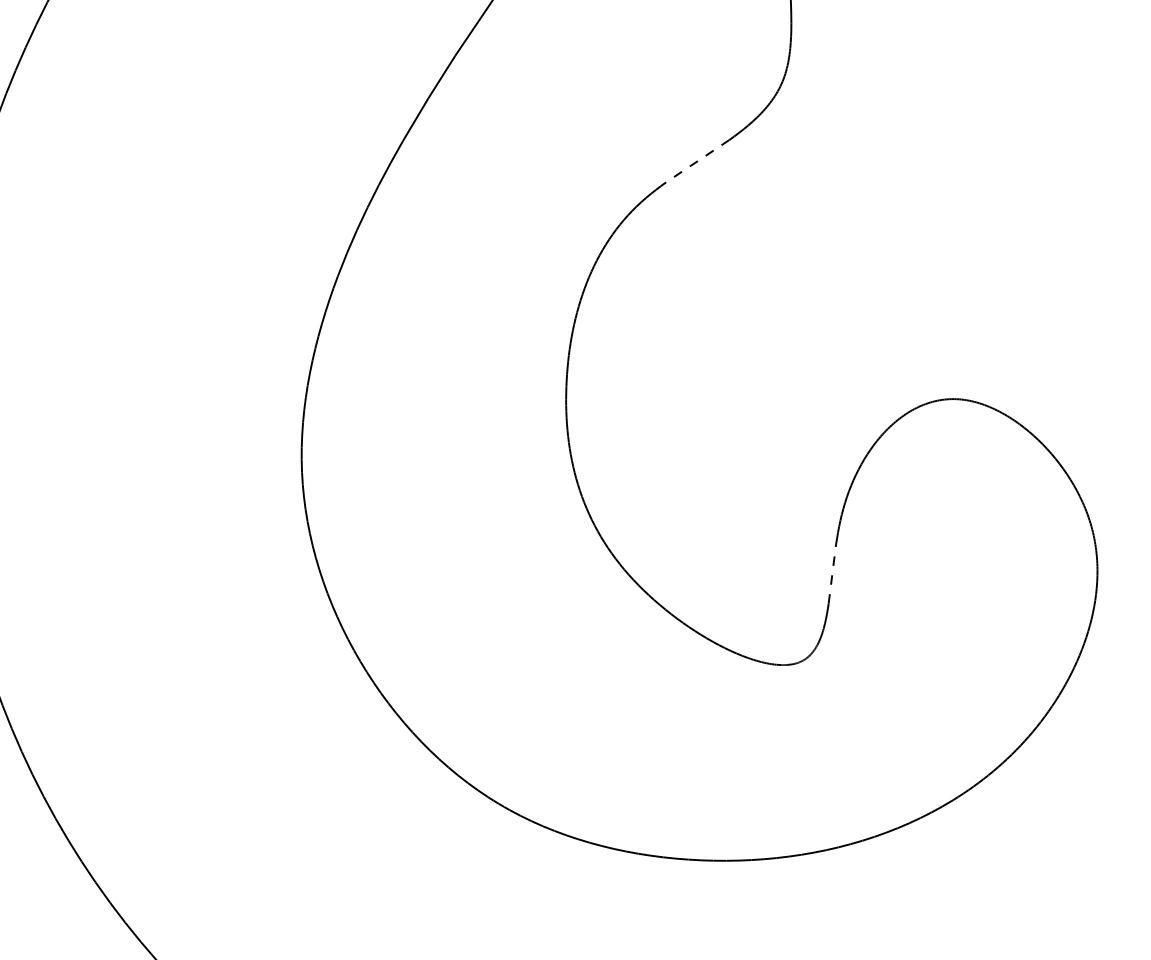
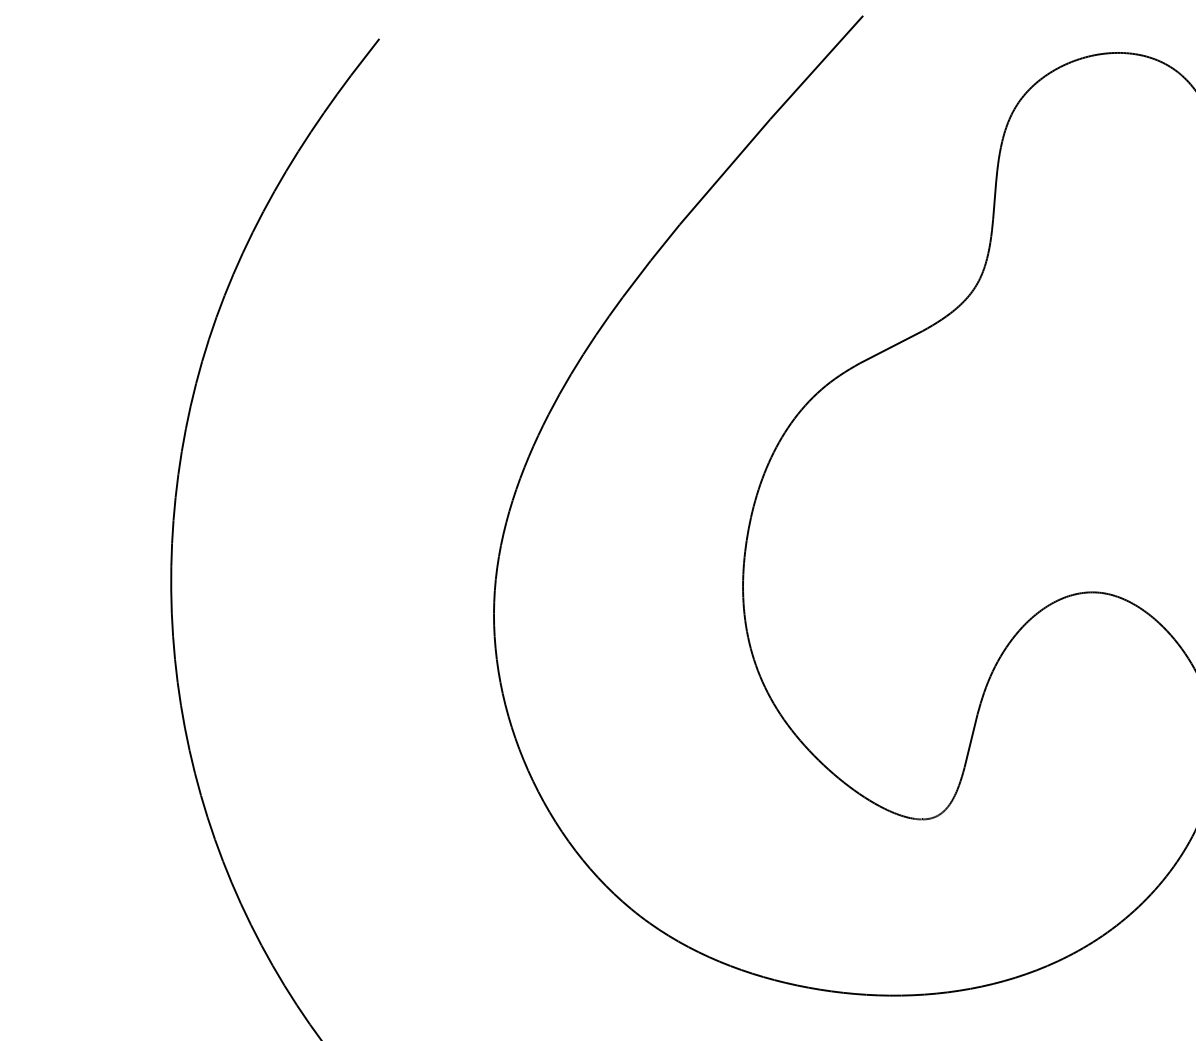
line: (696, 161) -> (890, 347), dashed -> solid
line: (832, 573) -> (971, 740), dashed -> solid

